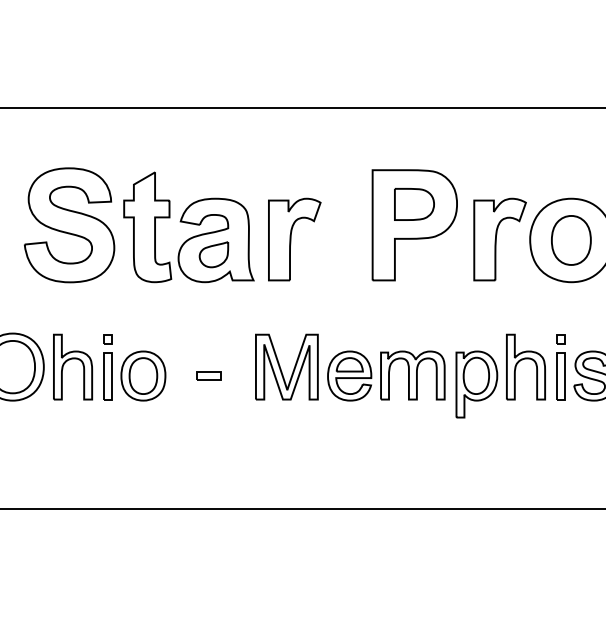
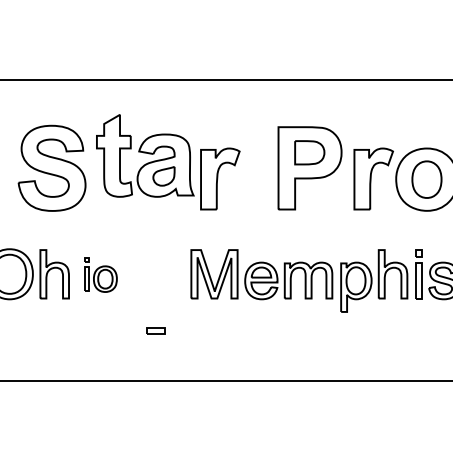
part: (189, 226) -> (145, 155), moved
part: (134, 367) -> (100, 274), size x0.7
part: (207, 375) -> (155, 330), moved

